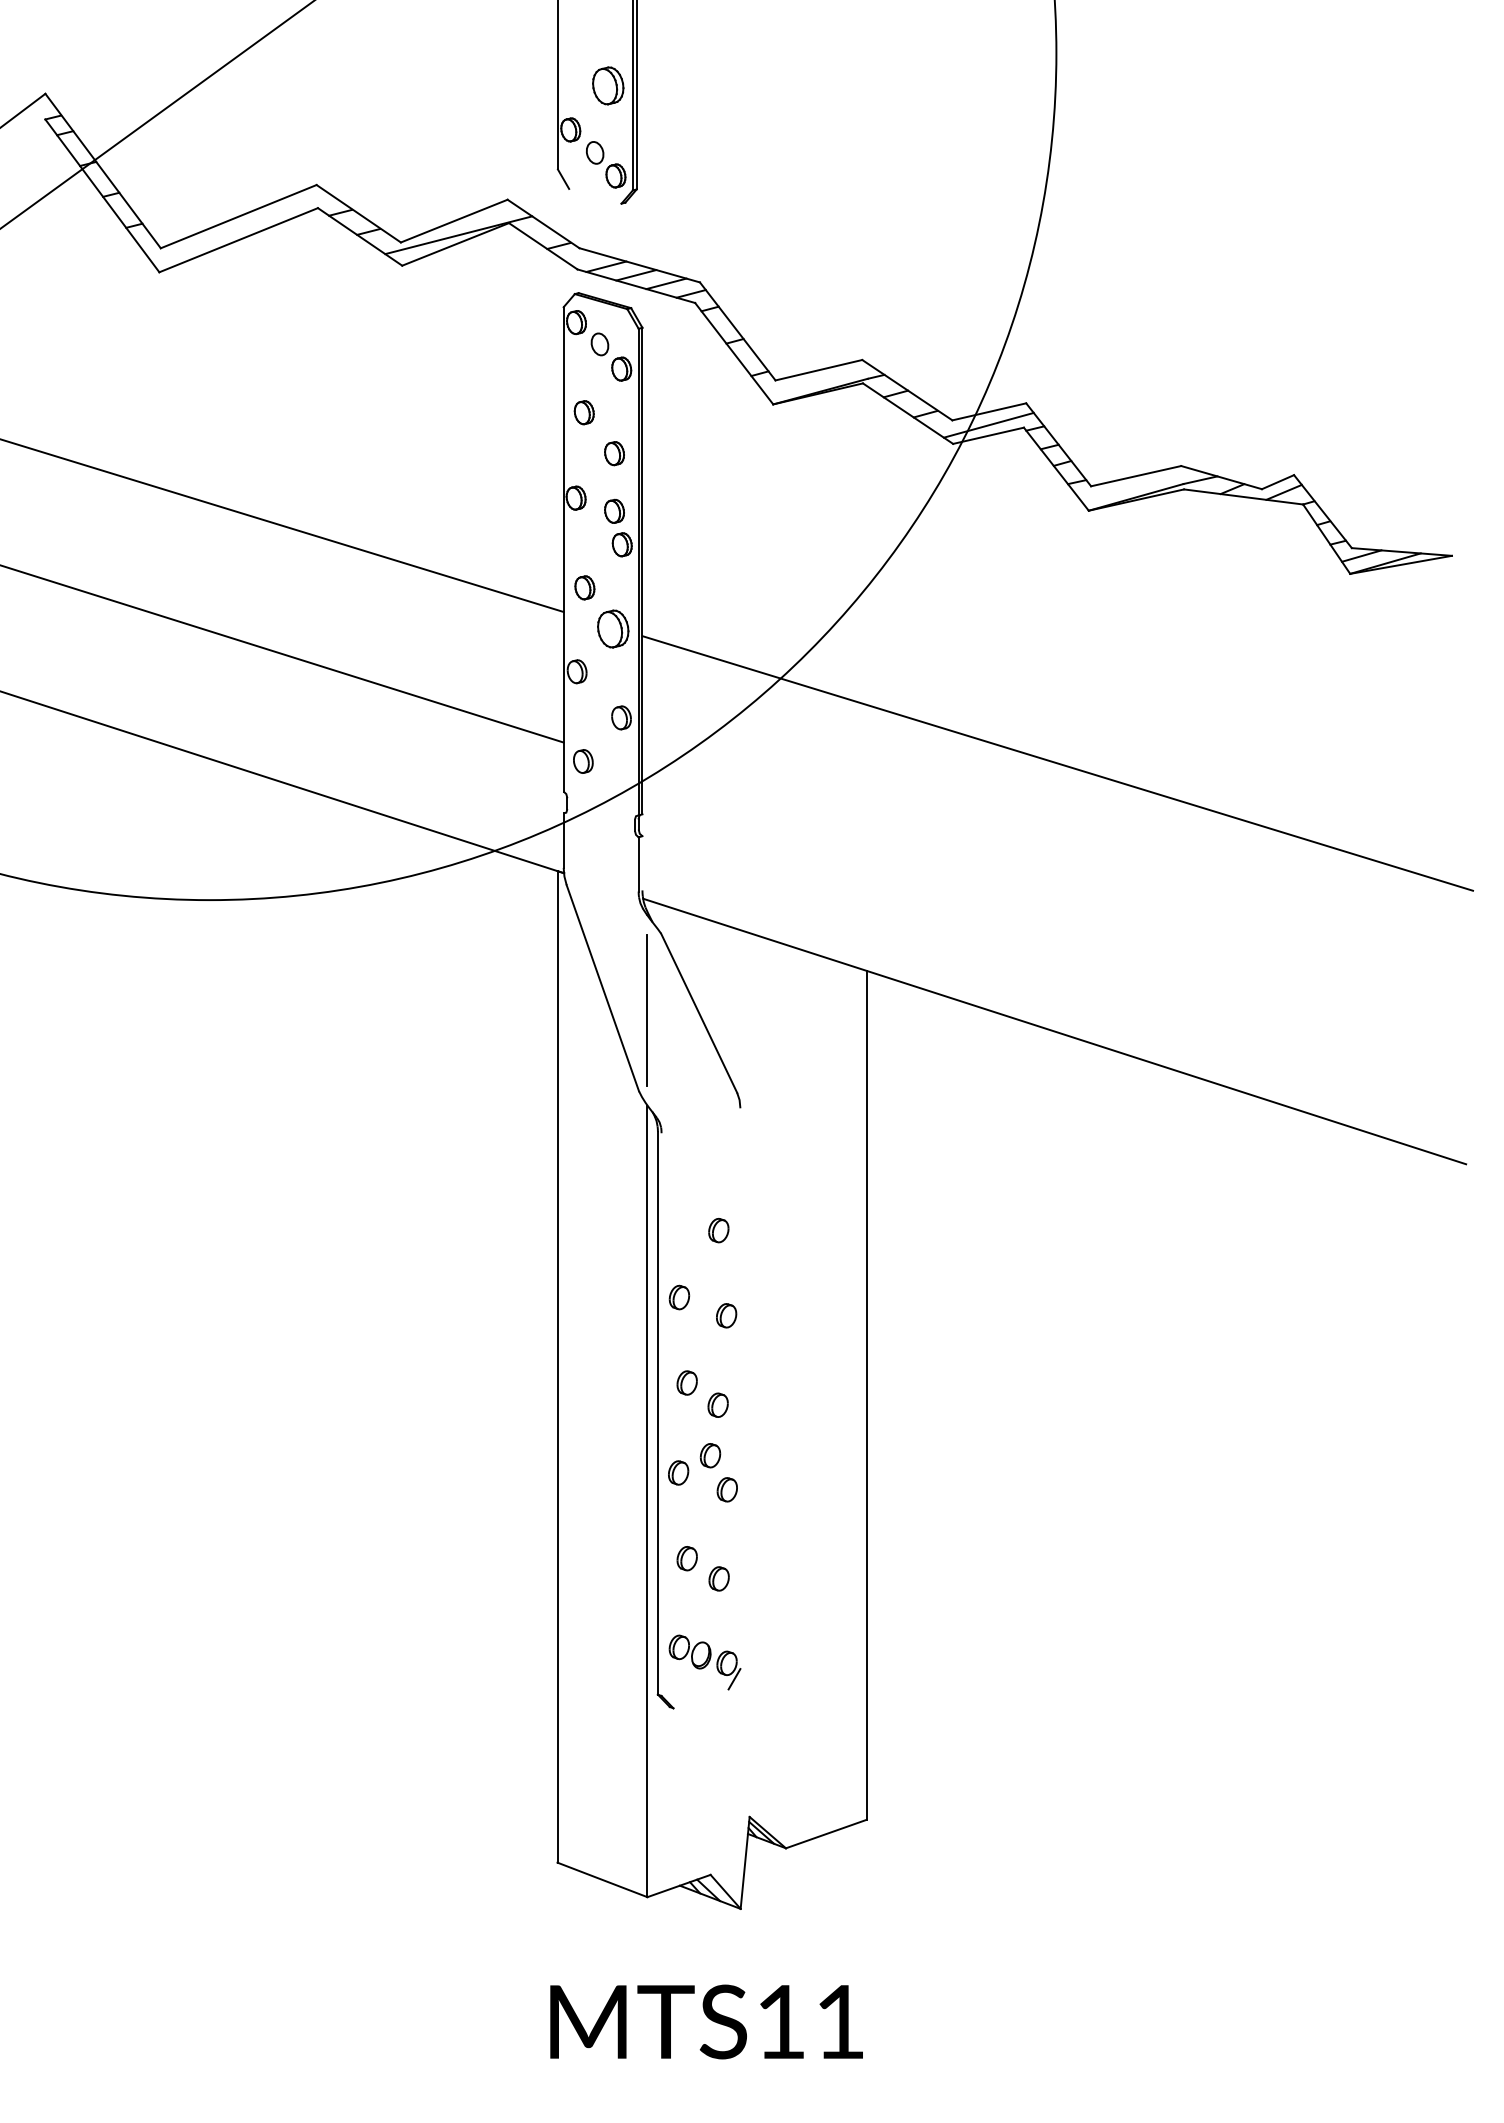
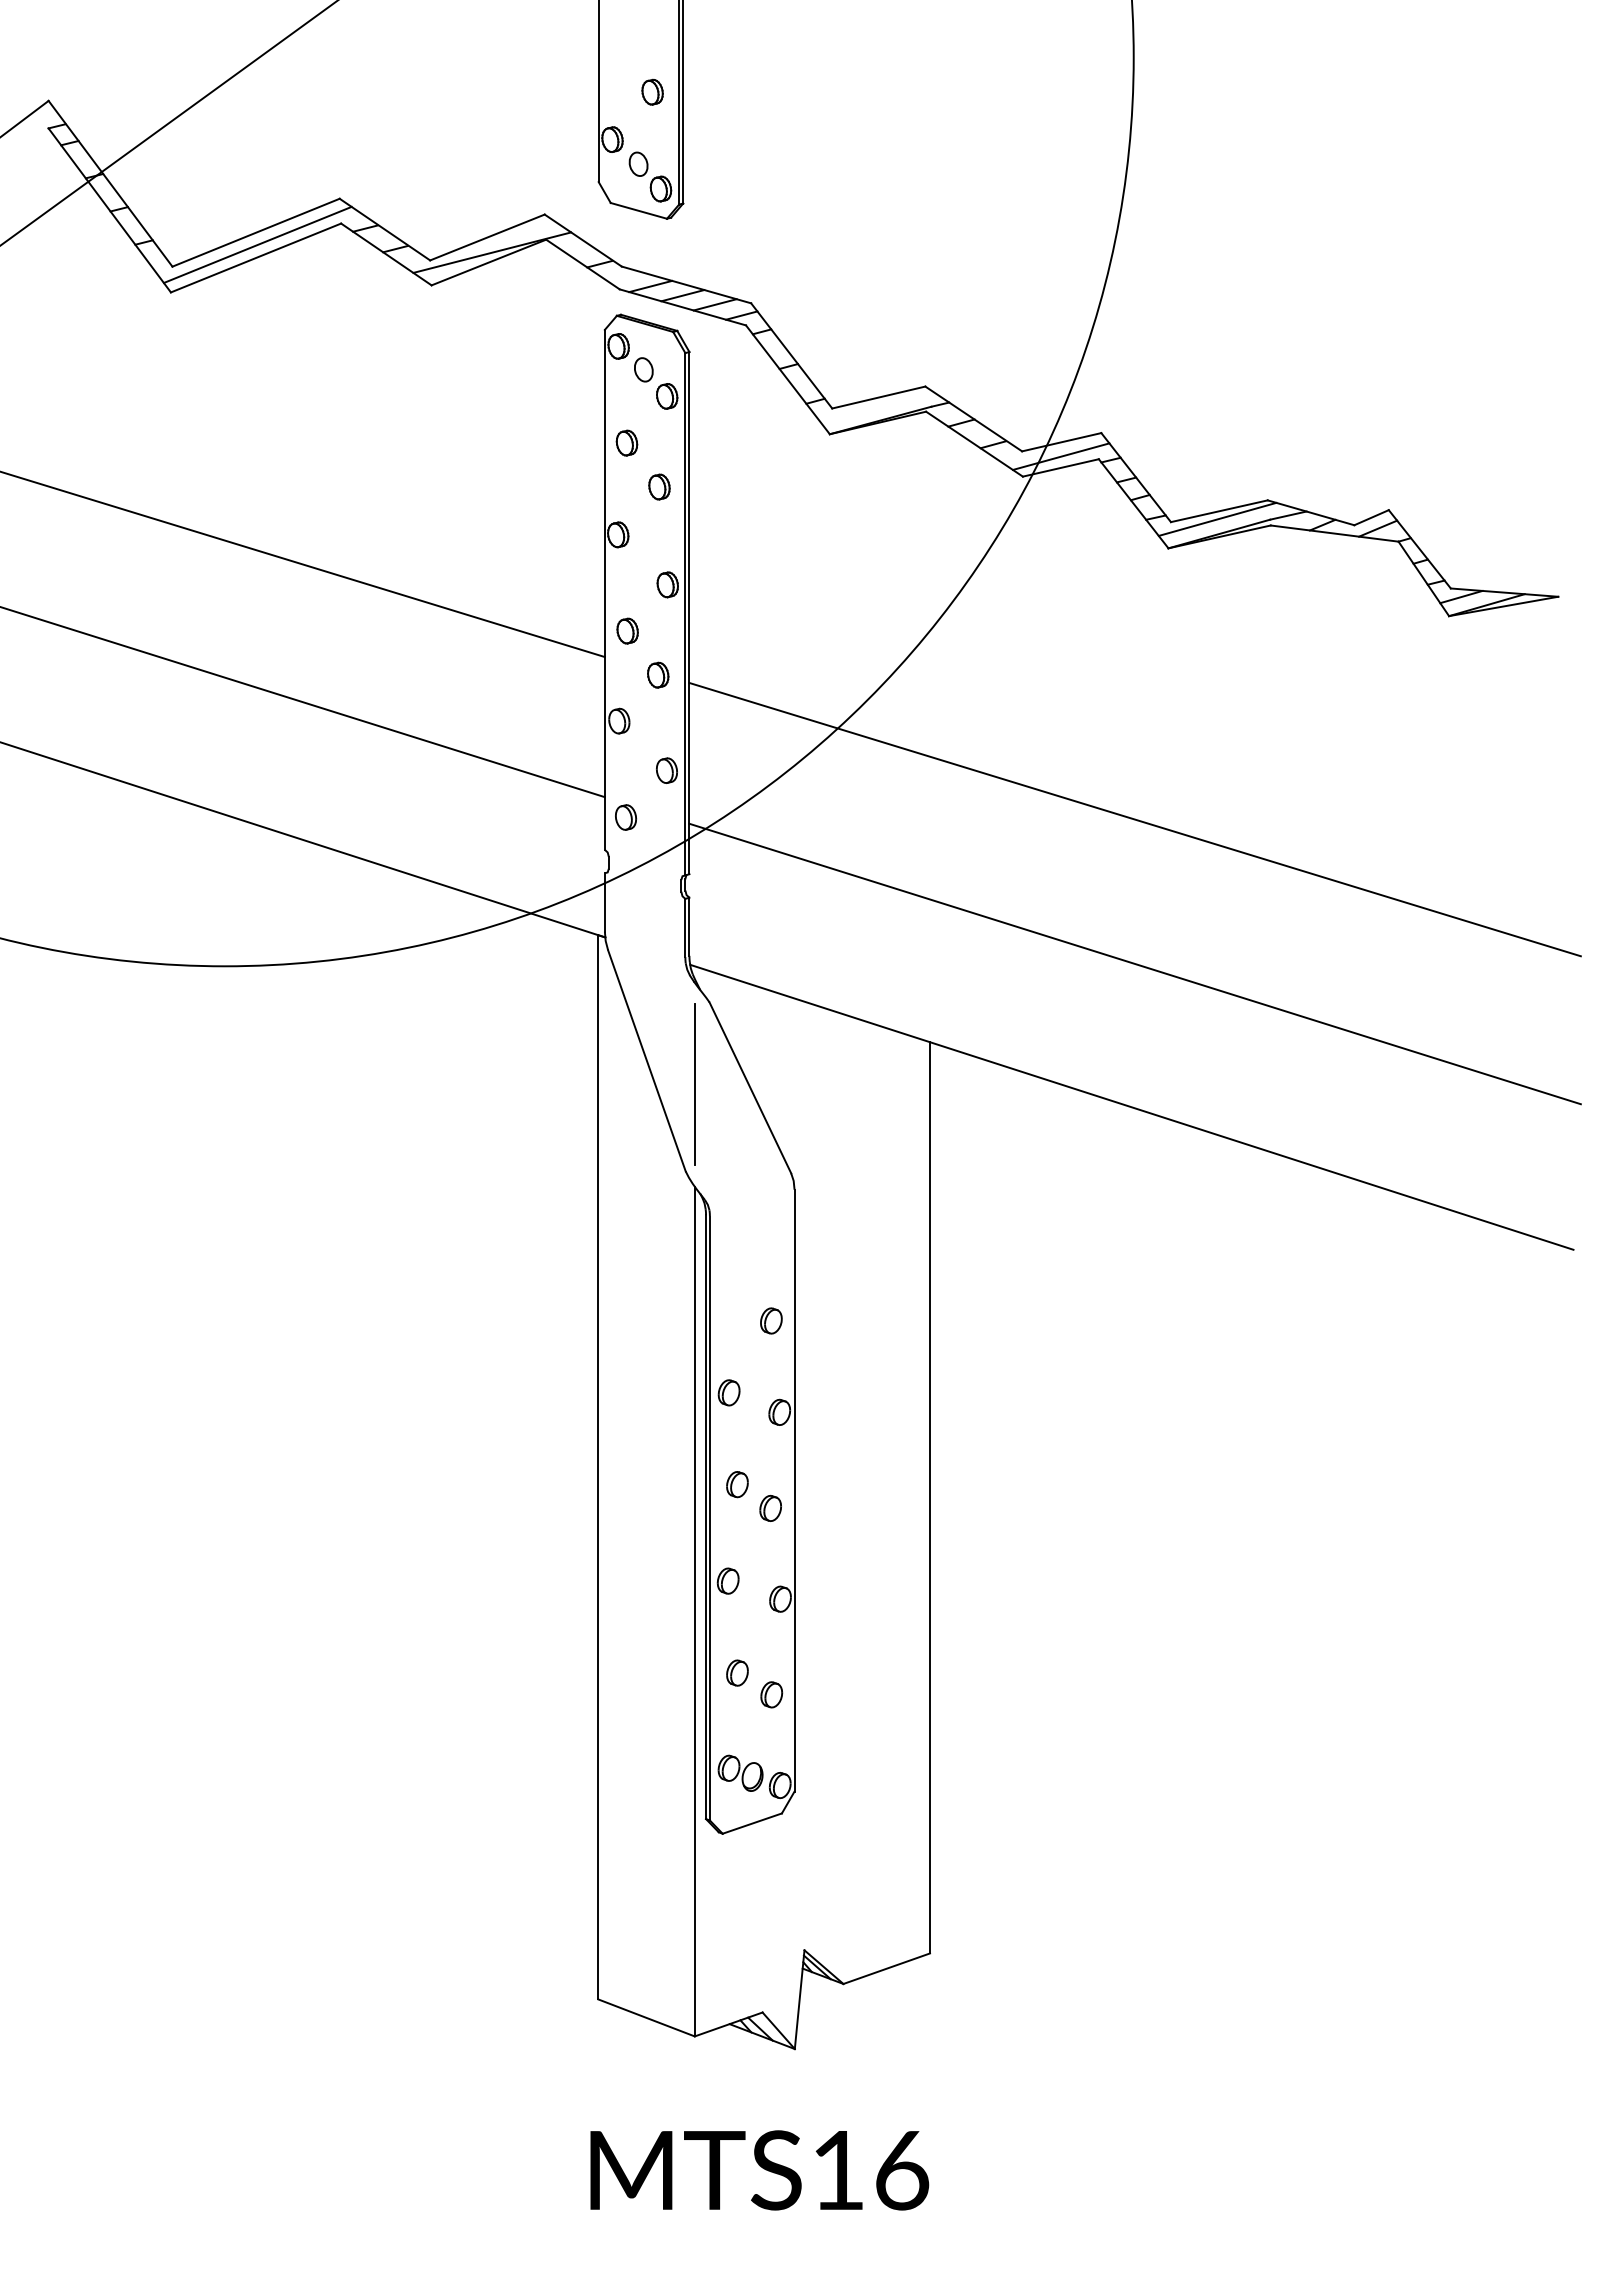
part: (608, 85) -> (652, 91), size x0.62
line: (595, 195) -> (638, 210), added
line: (240, 227) -> (257, 244), added
line: (1134, 482) -> (1217, 518), added
part: (614, 510) -> (659, 548), removed
part: (613, 628) -> (658, 674), size x0.62
line: (642, 863) -> (689, 926), added
line: (1057, 897) -> (1134, 963), added
line: (740, 1388) -> (794, 1490), added
line: (661, 1414) -> (709, 1518), added
part: (710, 1455) -> (762, 1562), removed
line: (700, 1698) -> (751, 1823), added
text: (840, 2022) -> (902, 2170), MTS11 -> MTS16

